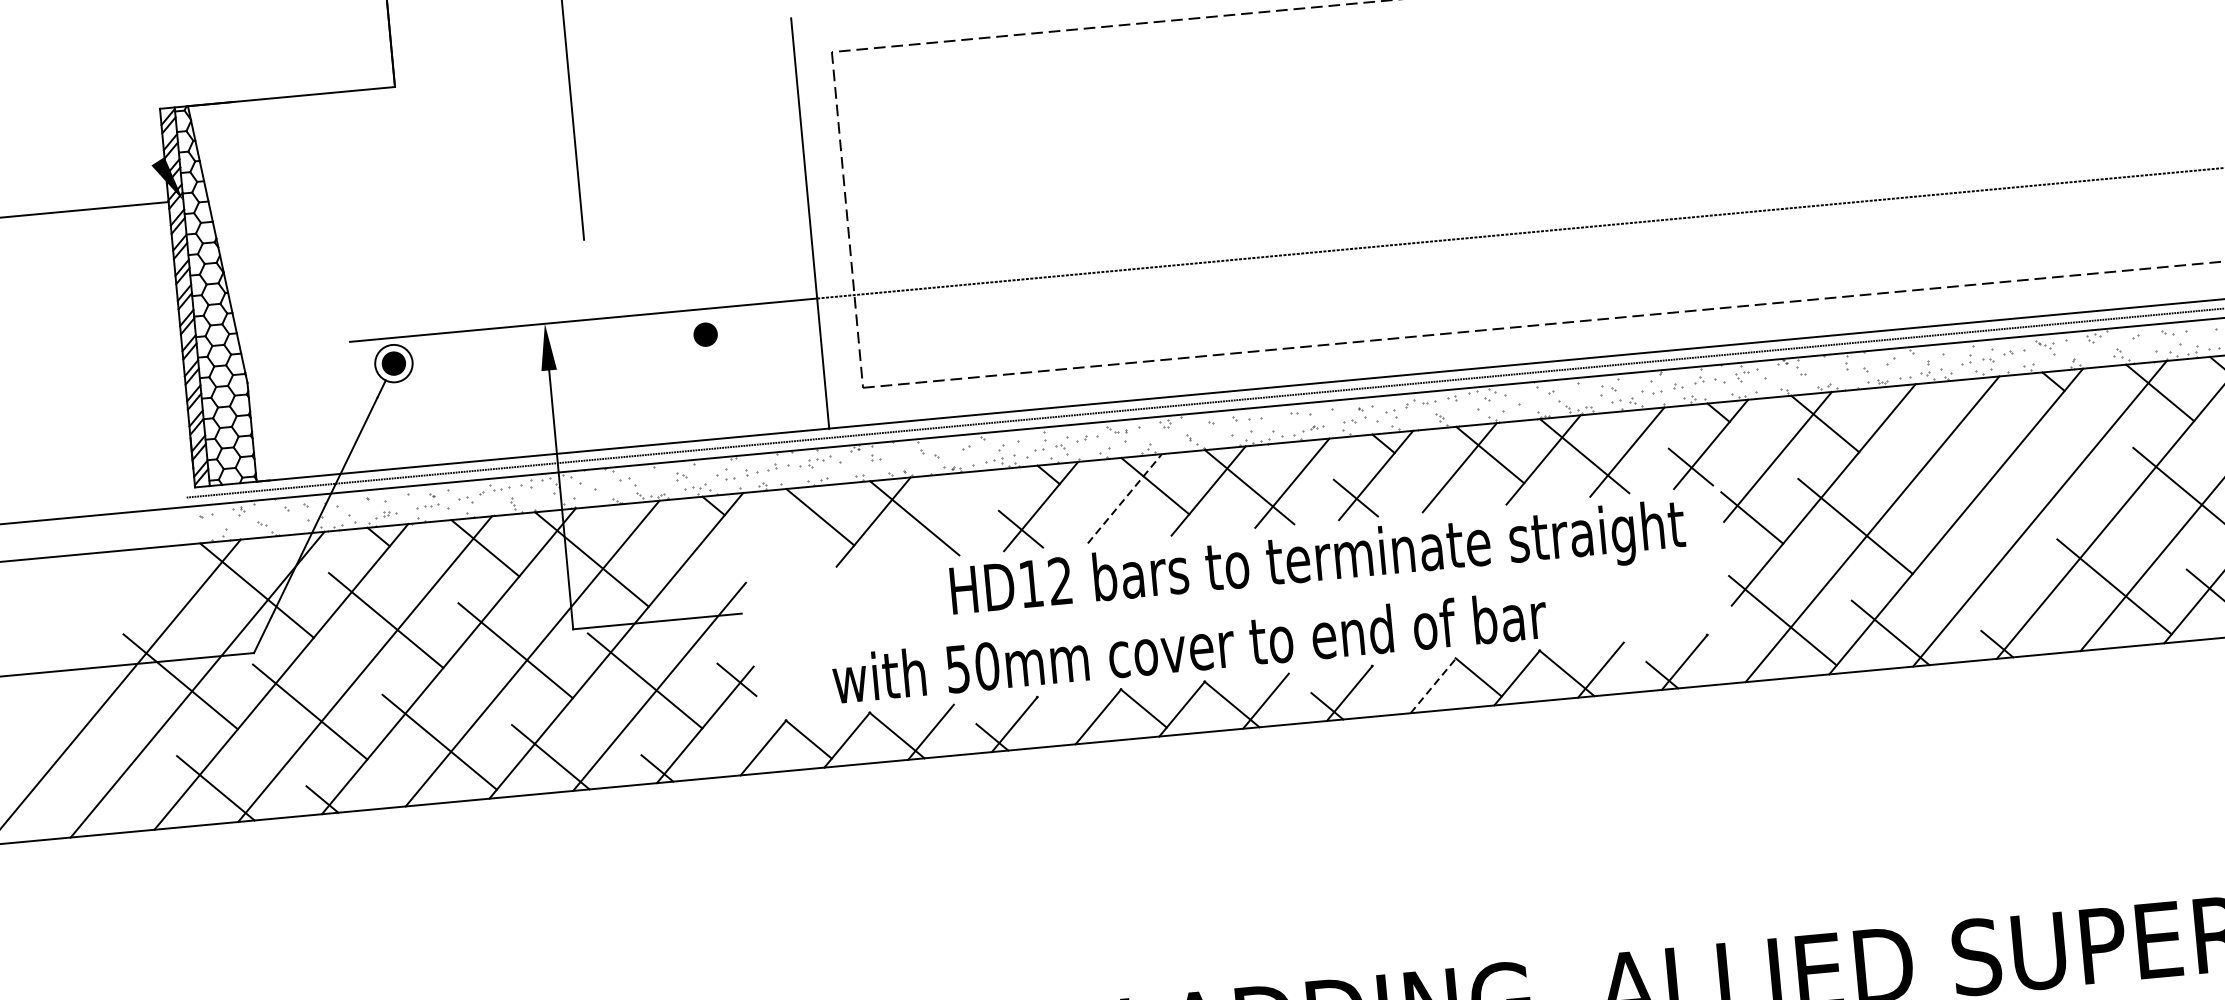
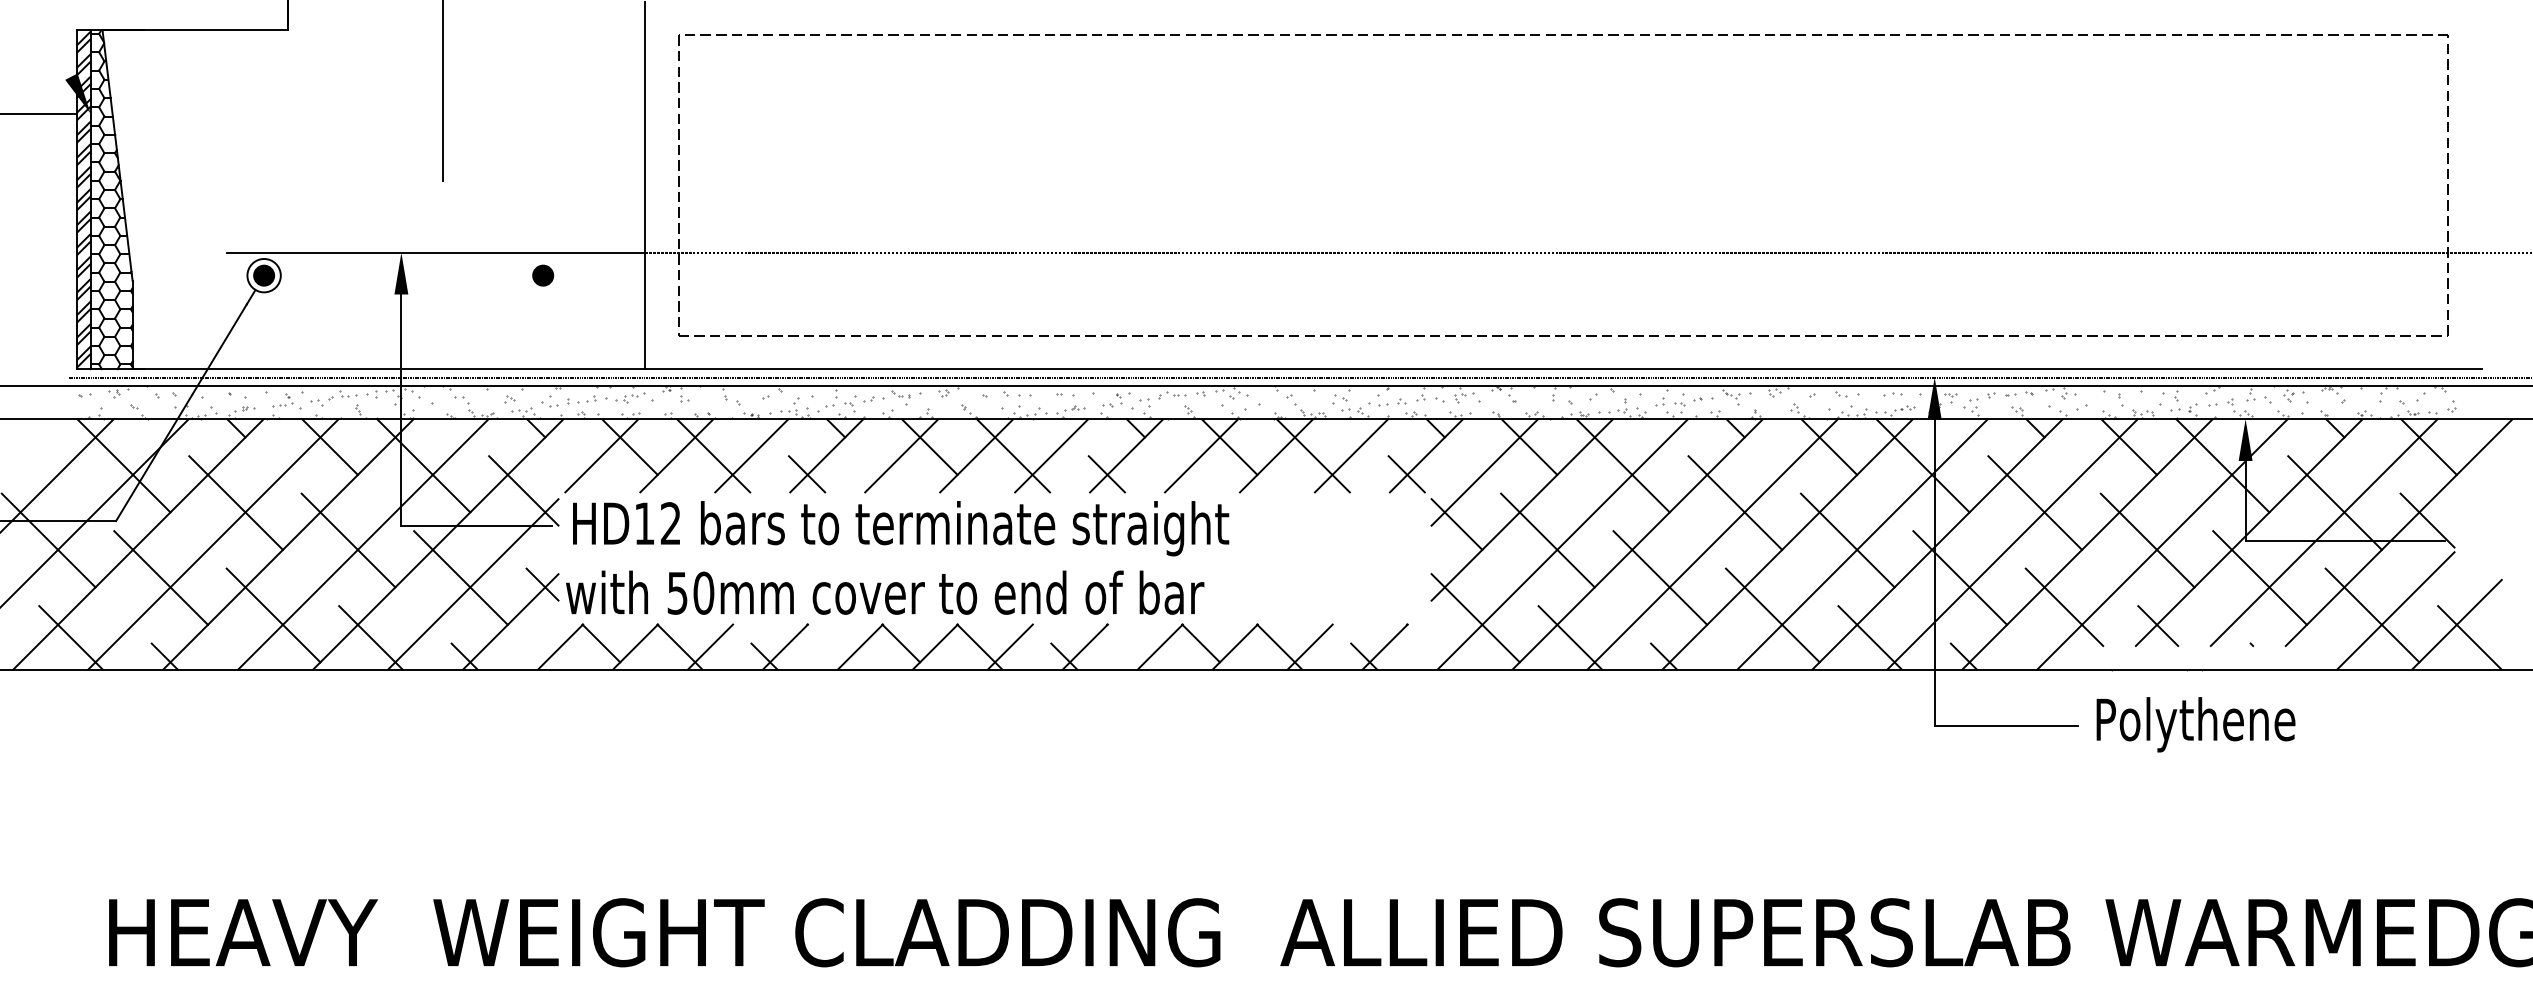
line: (1931, 434) -> (1622, 465), added
line: (2061, 464) -> (1735, 502), added
line: (1124, 498) -> (901, 455), dashed -> solid
line: (957, 514) -> (751, 455), added
line: (789, 529) -> (601, 455), added
line: (1985, 556) -> (1660, 577), added
text: (1318, 562) -> (901, 528), moved
line: (705, 576) -> (523, 490), added
text: (1190, 646) -> (885, 592), moved
line: (1433, 686) -> (1160, 647), dashed -> solid

